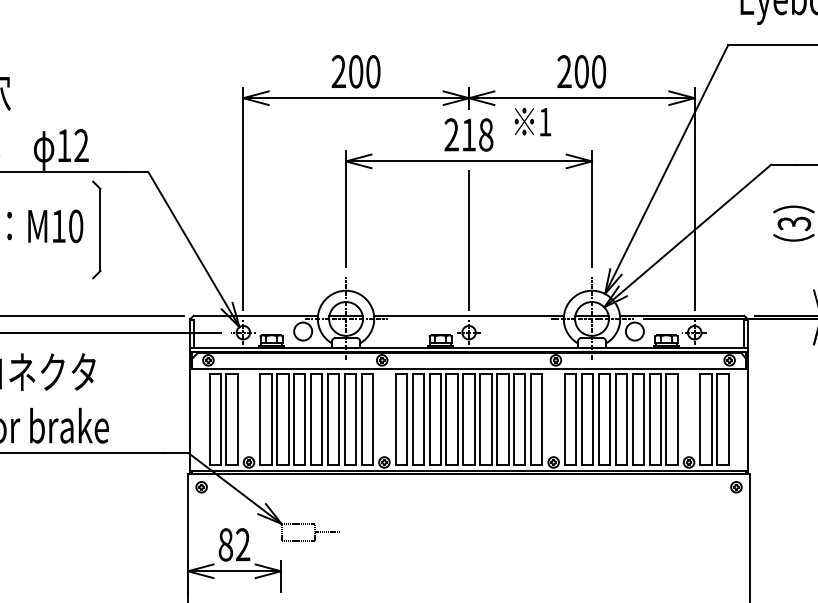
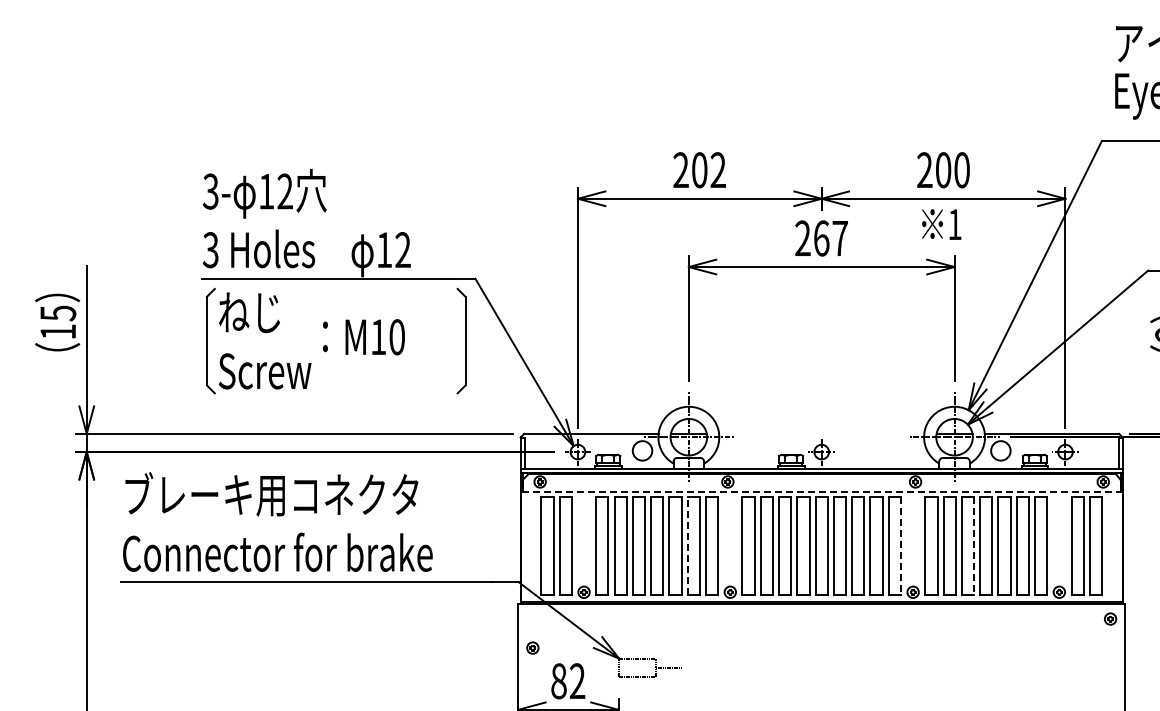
text: (372, 72) -> (717, 170), 200 -> 202
text: (532, 122) -> (941, 224), moved
text: (477, 134) -> (830, 238), 218 -> 267
part: (96, 229) -> (461, 340), moved
line: (468, 240) -> (821, 352), removed
line: (468, 315) -> (821, 433), removed
line: (468, 369) -> (821, 491), solid -> dashed
line: (344, 419) -> (687, 545), solid -> dashed
line: (541, 419) -> (900, 545), solid -> dashed
line: (610, 419) -> (974, 545), solid -> dashed
part: (201, 486) -> (532, 647), moved

